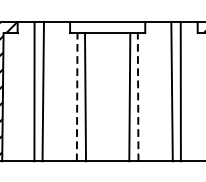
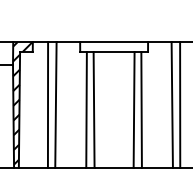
line: (77, 96) -> (86, 109), dashed -> solid
line: (137, 96) -> (141, 109), dashed -> solid

